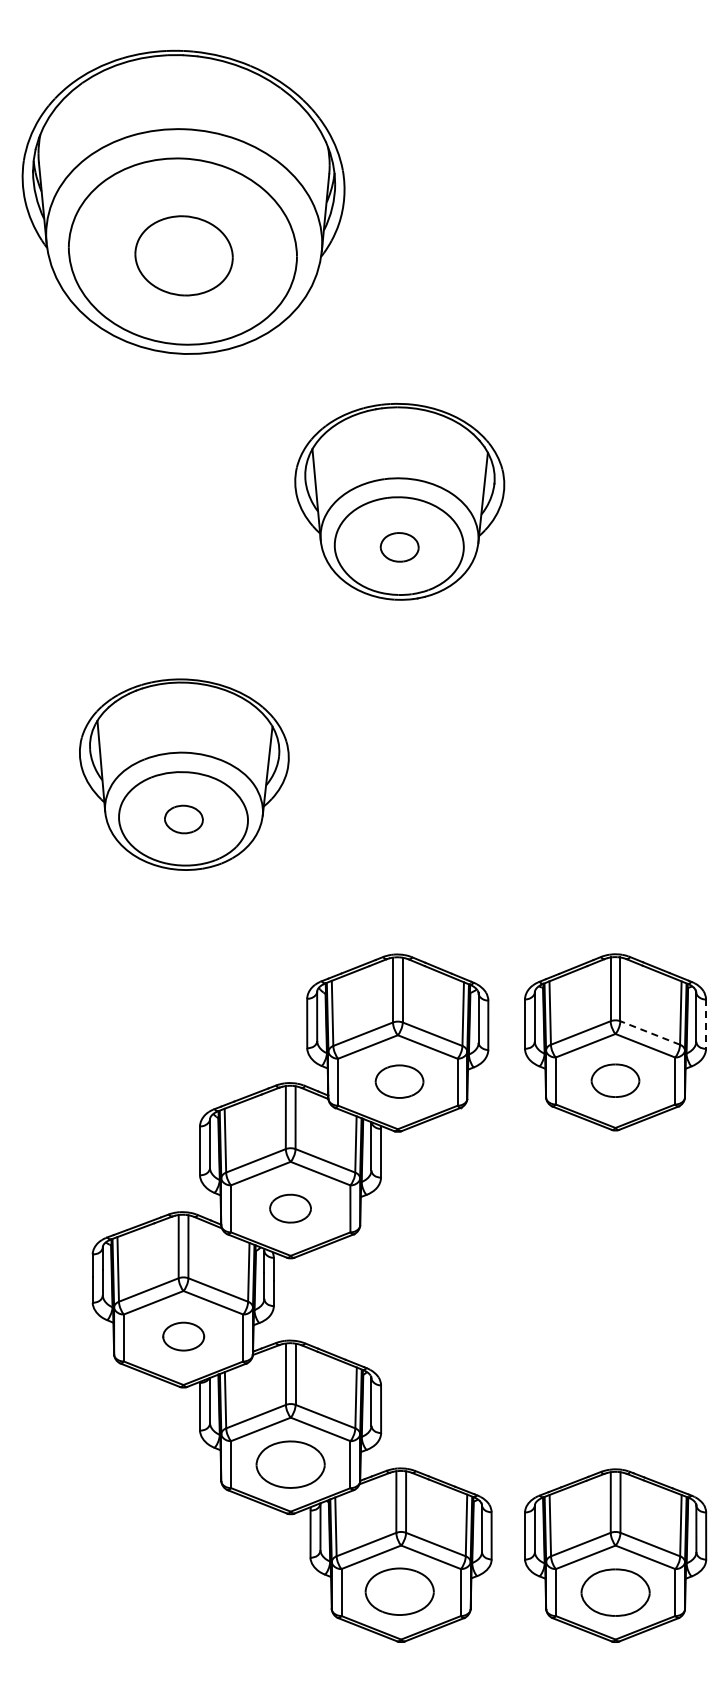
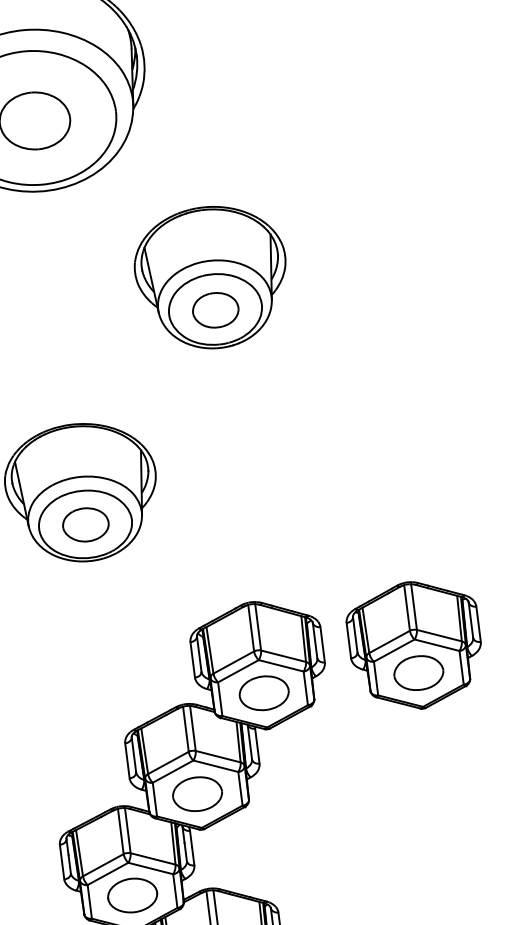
part: (399, 547) -> (215, 310), size x1.67
part: (183, 819) -> (85, 524), size x1.67
line: (706, 1024) -> (478, 624), dashed -> solid
line: (649, 1032) -> (438, 635), dashed -> solid
part: (615, 1080) -> (418, 672), size x1.43
part: (399, 1081) -> (264, 693), size x1.43
part: (290, 1208) -> (197, 793), size x1.67
part: (183, 1336) -> (132, 895), size x1.67

